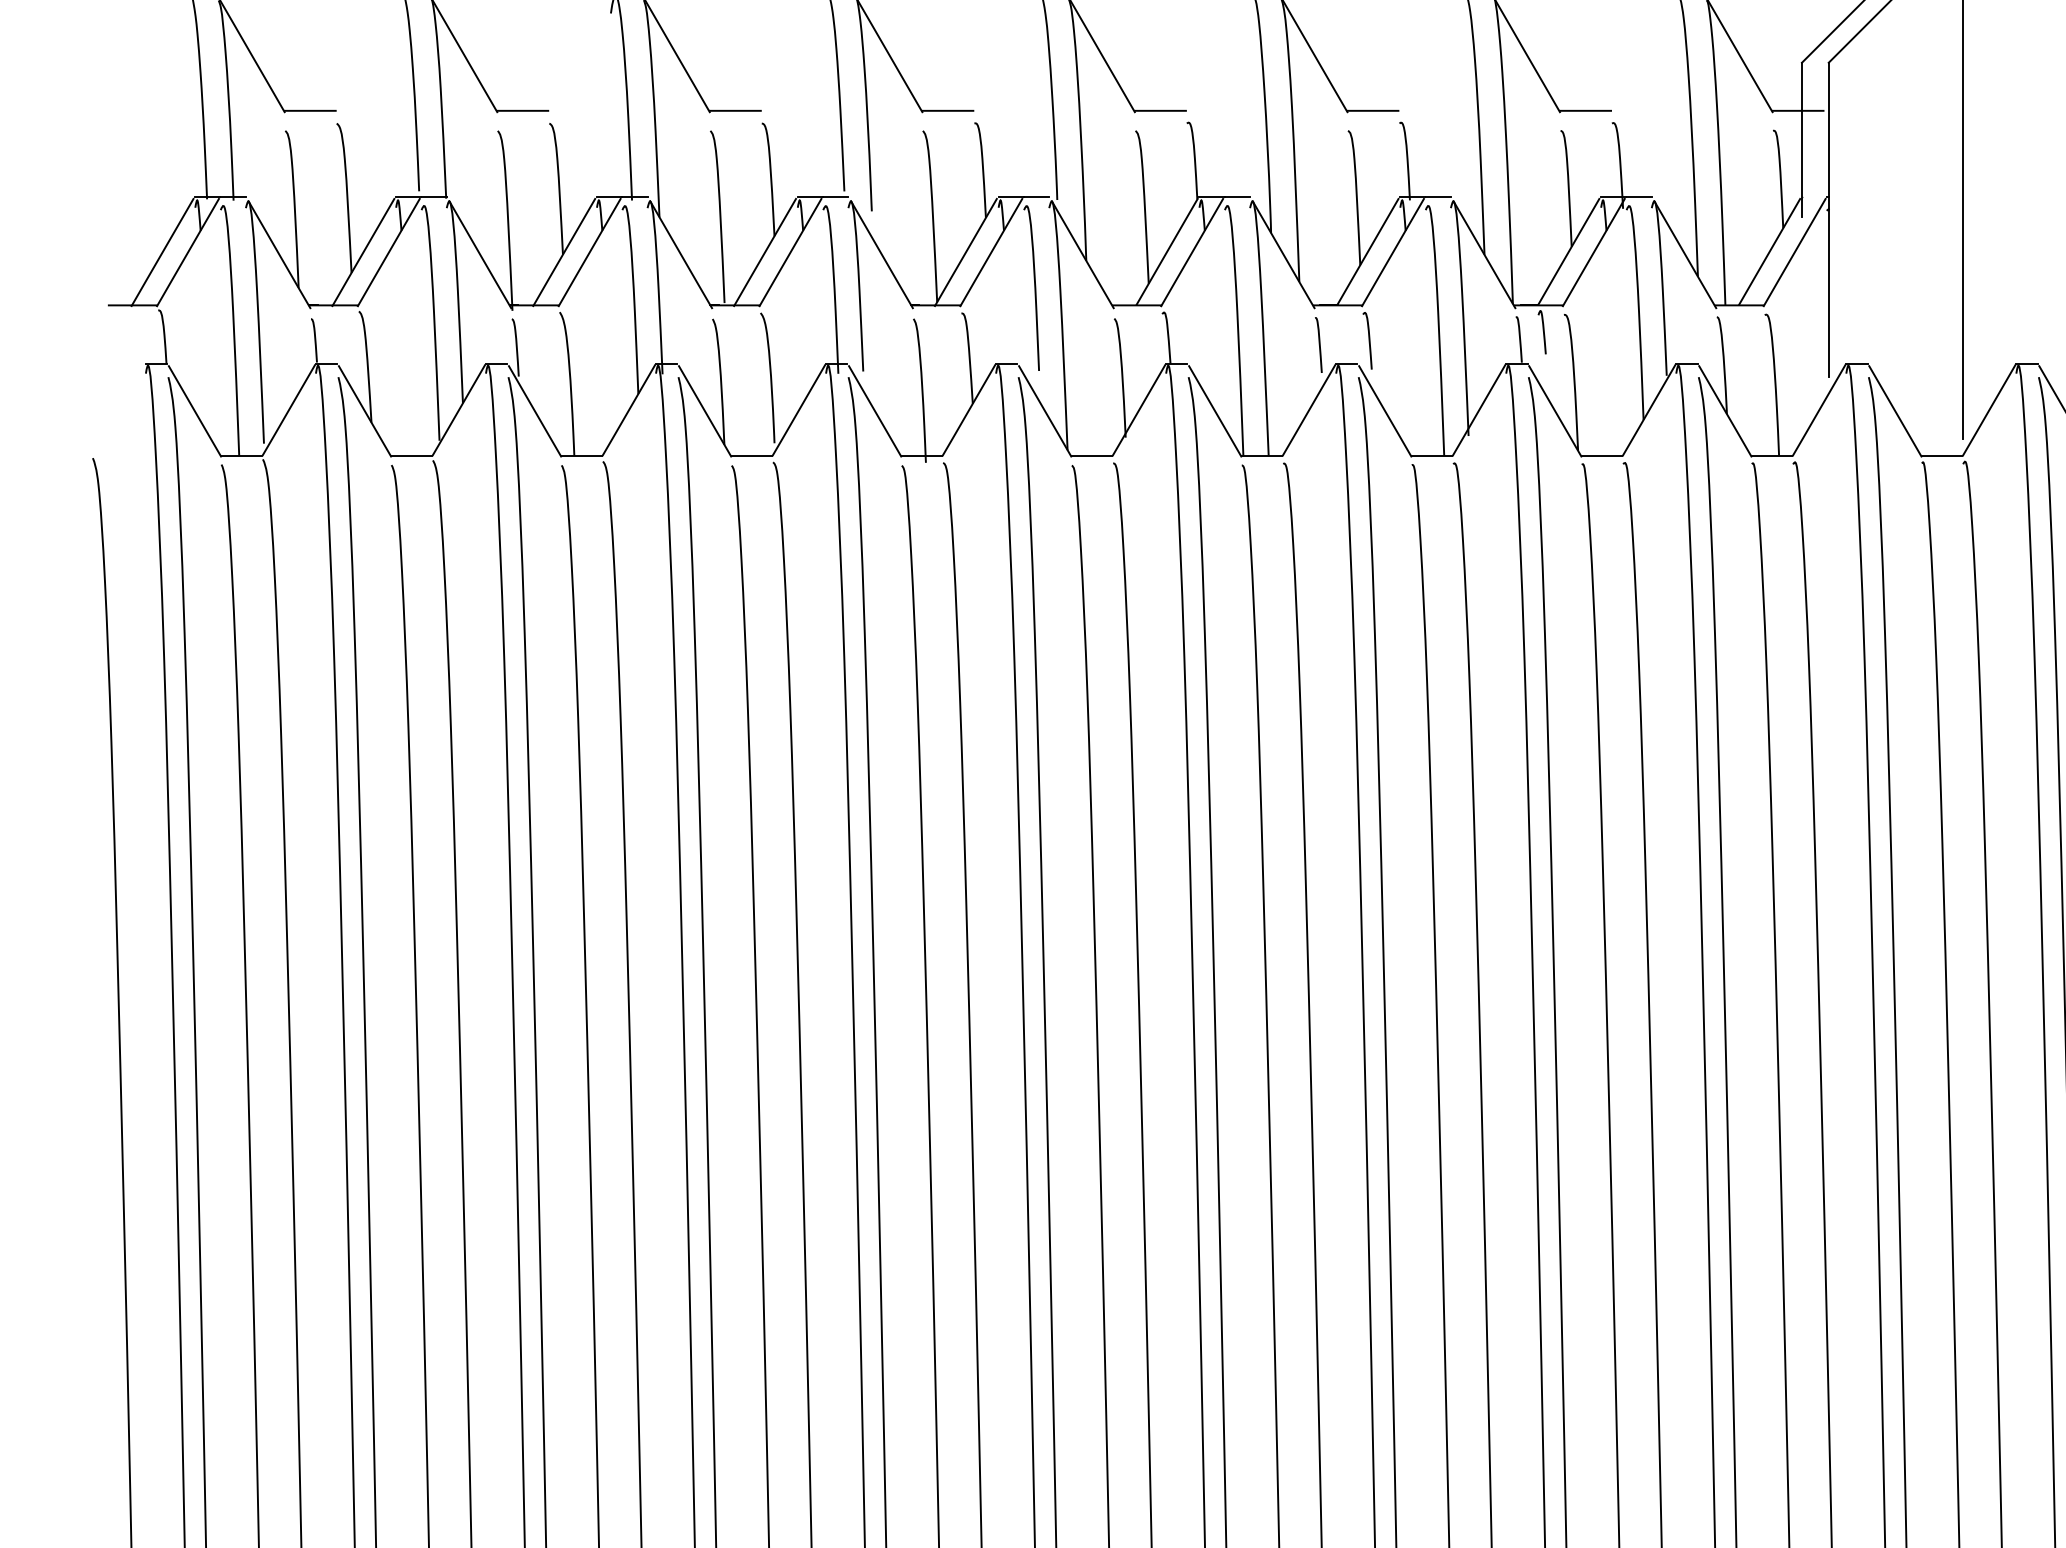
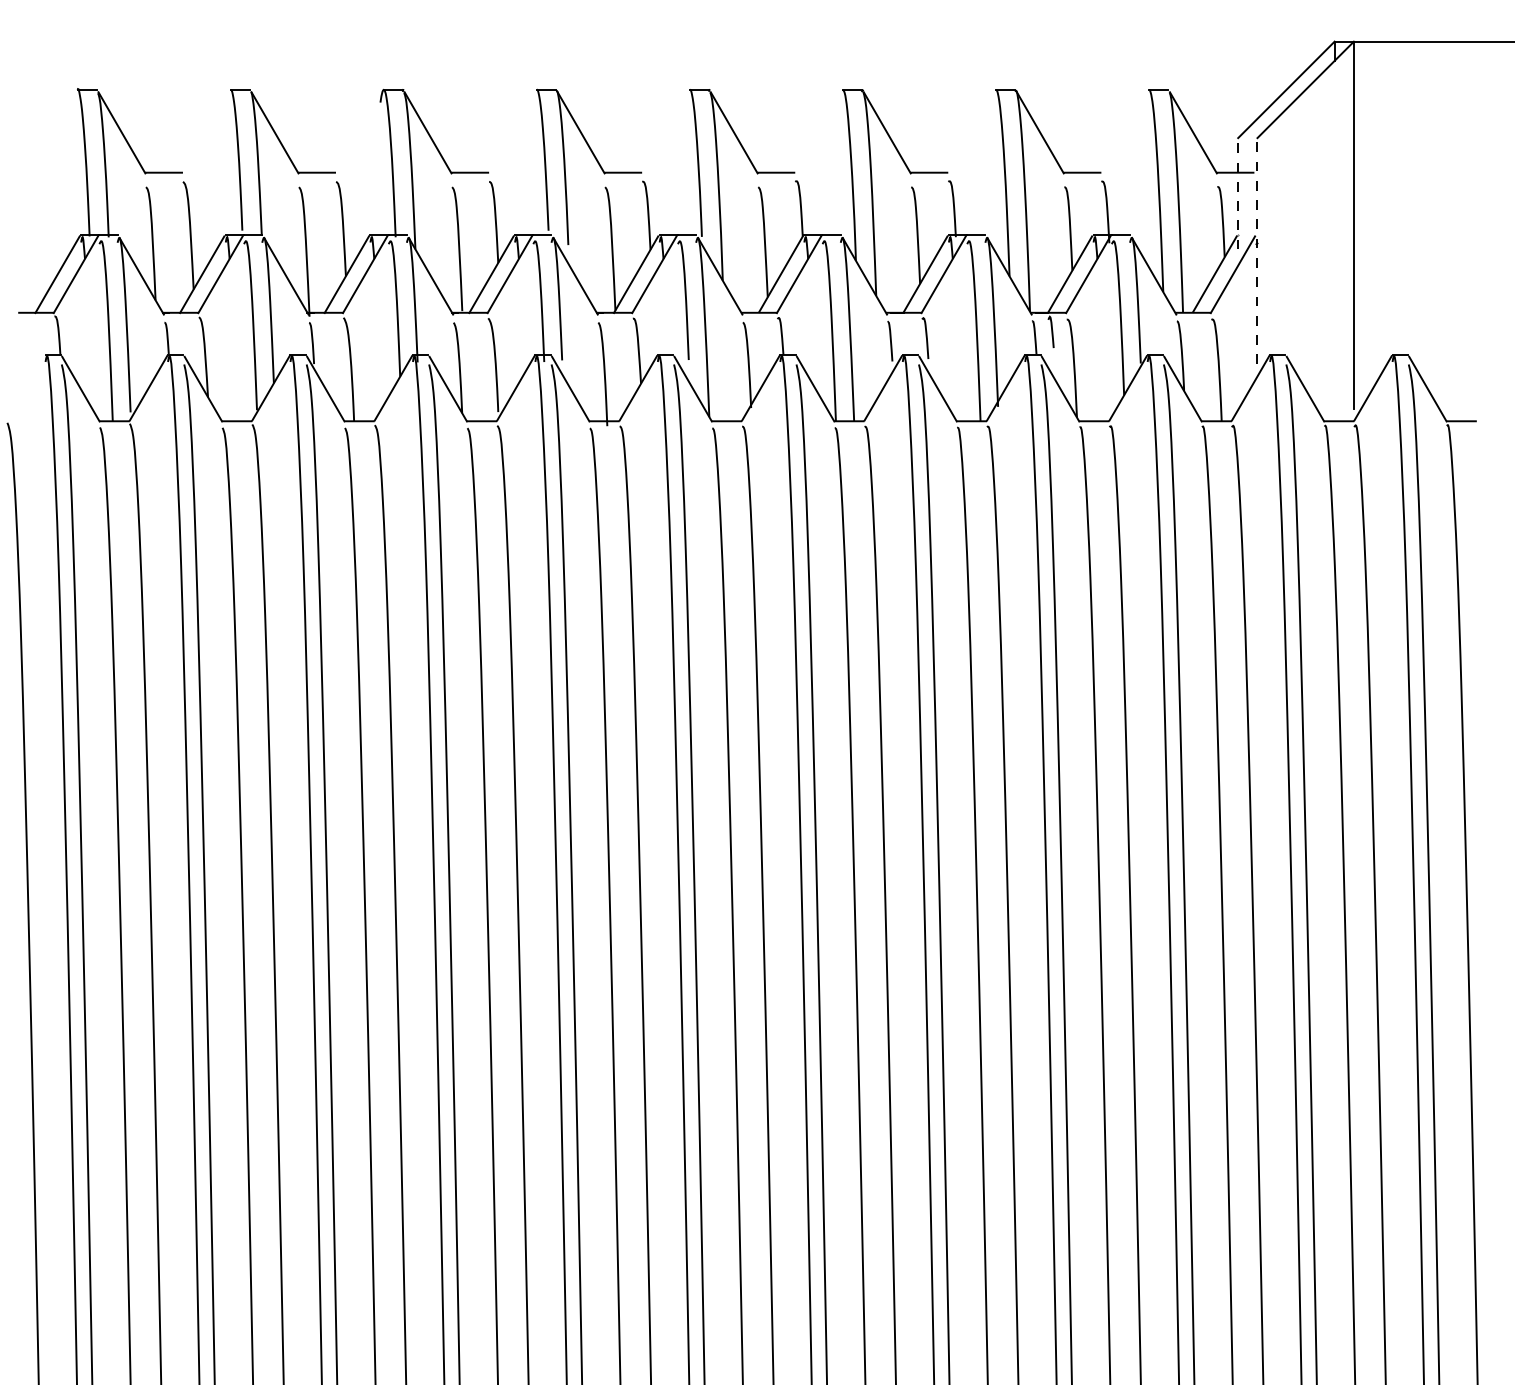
line: (1802, 139) -> (1238, 193), solid -> dashed
line: (1828, 218) -> (1257, 250), solid -> dashed

